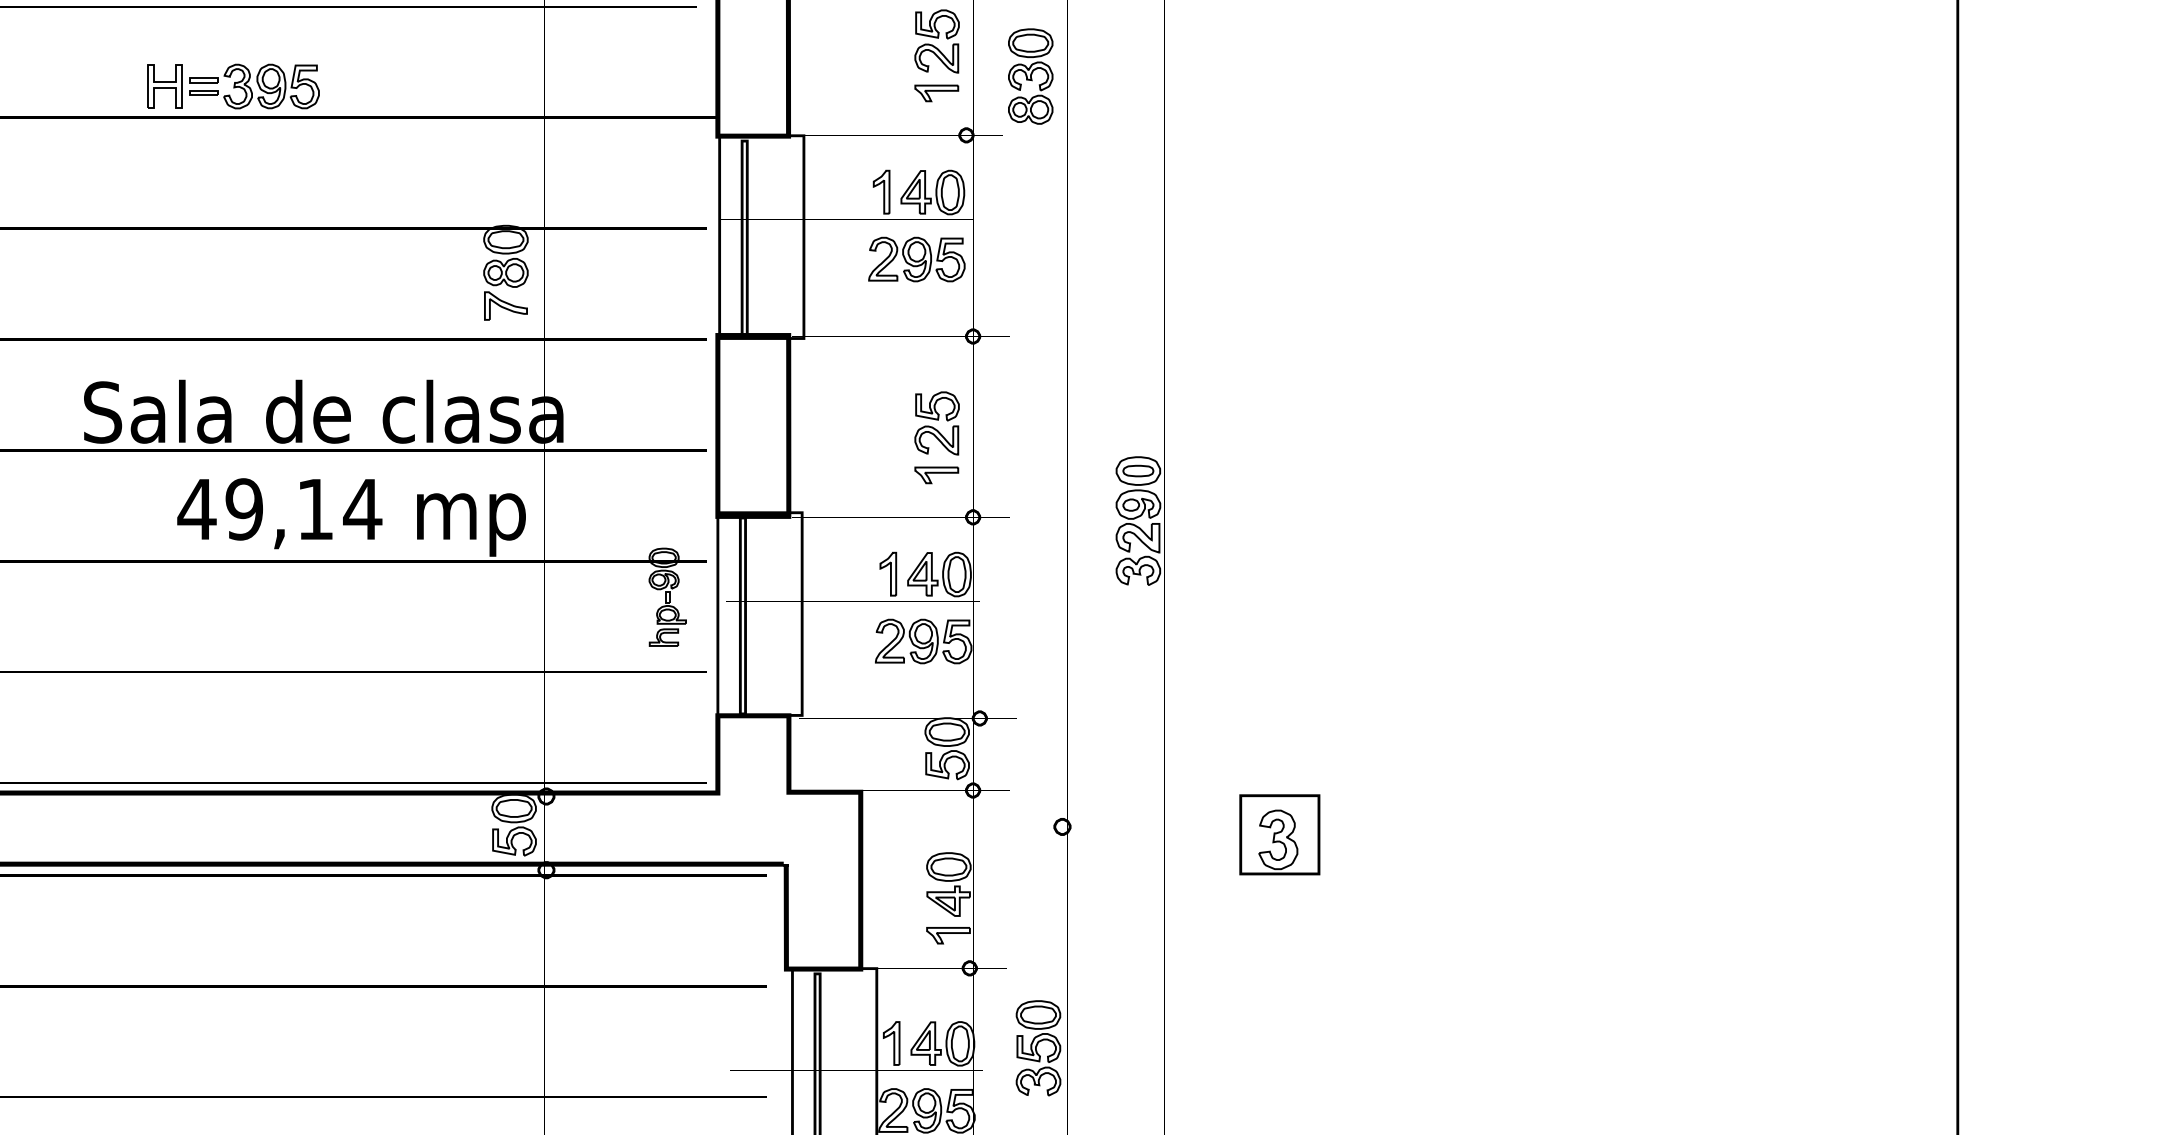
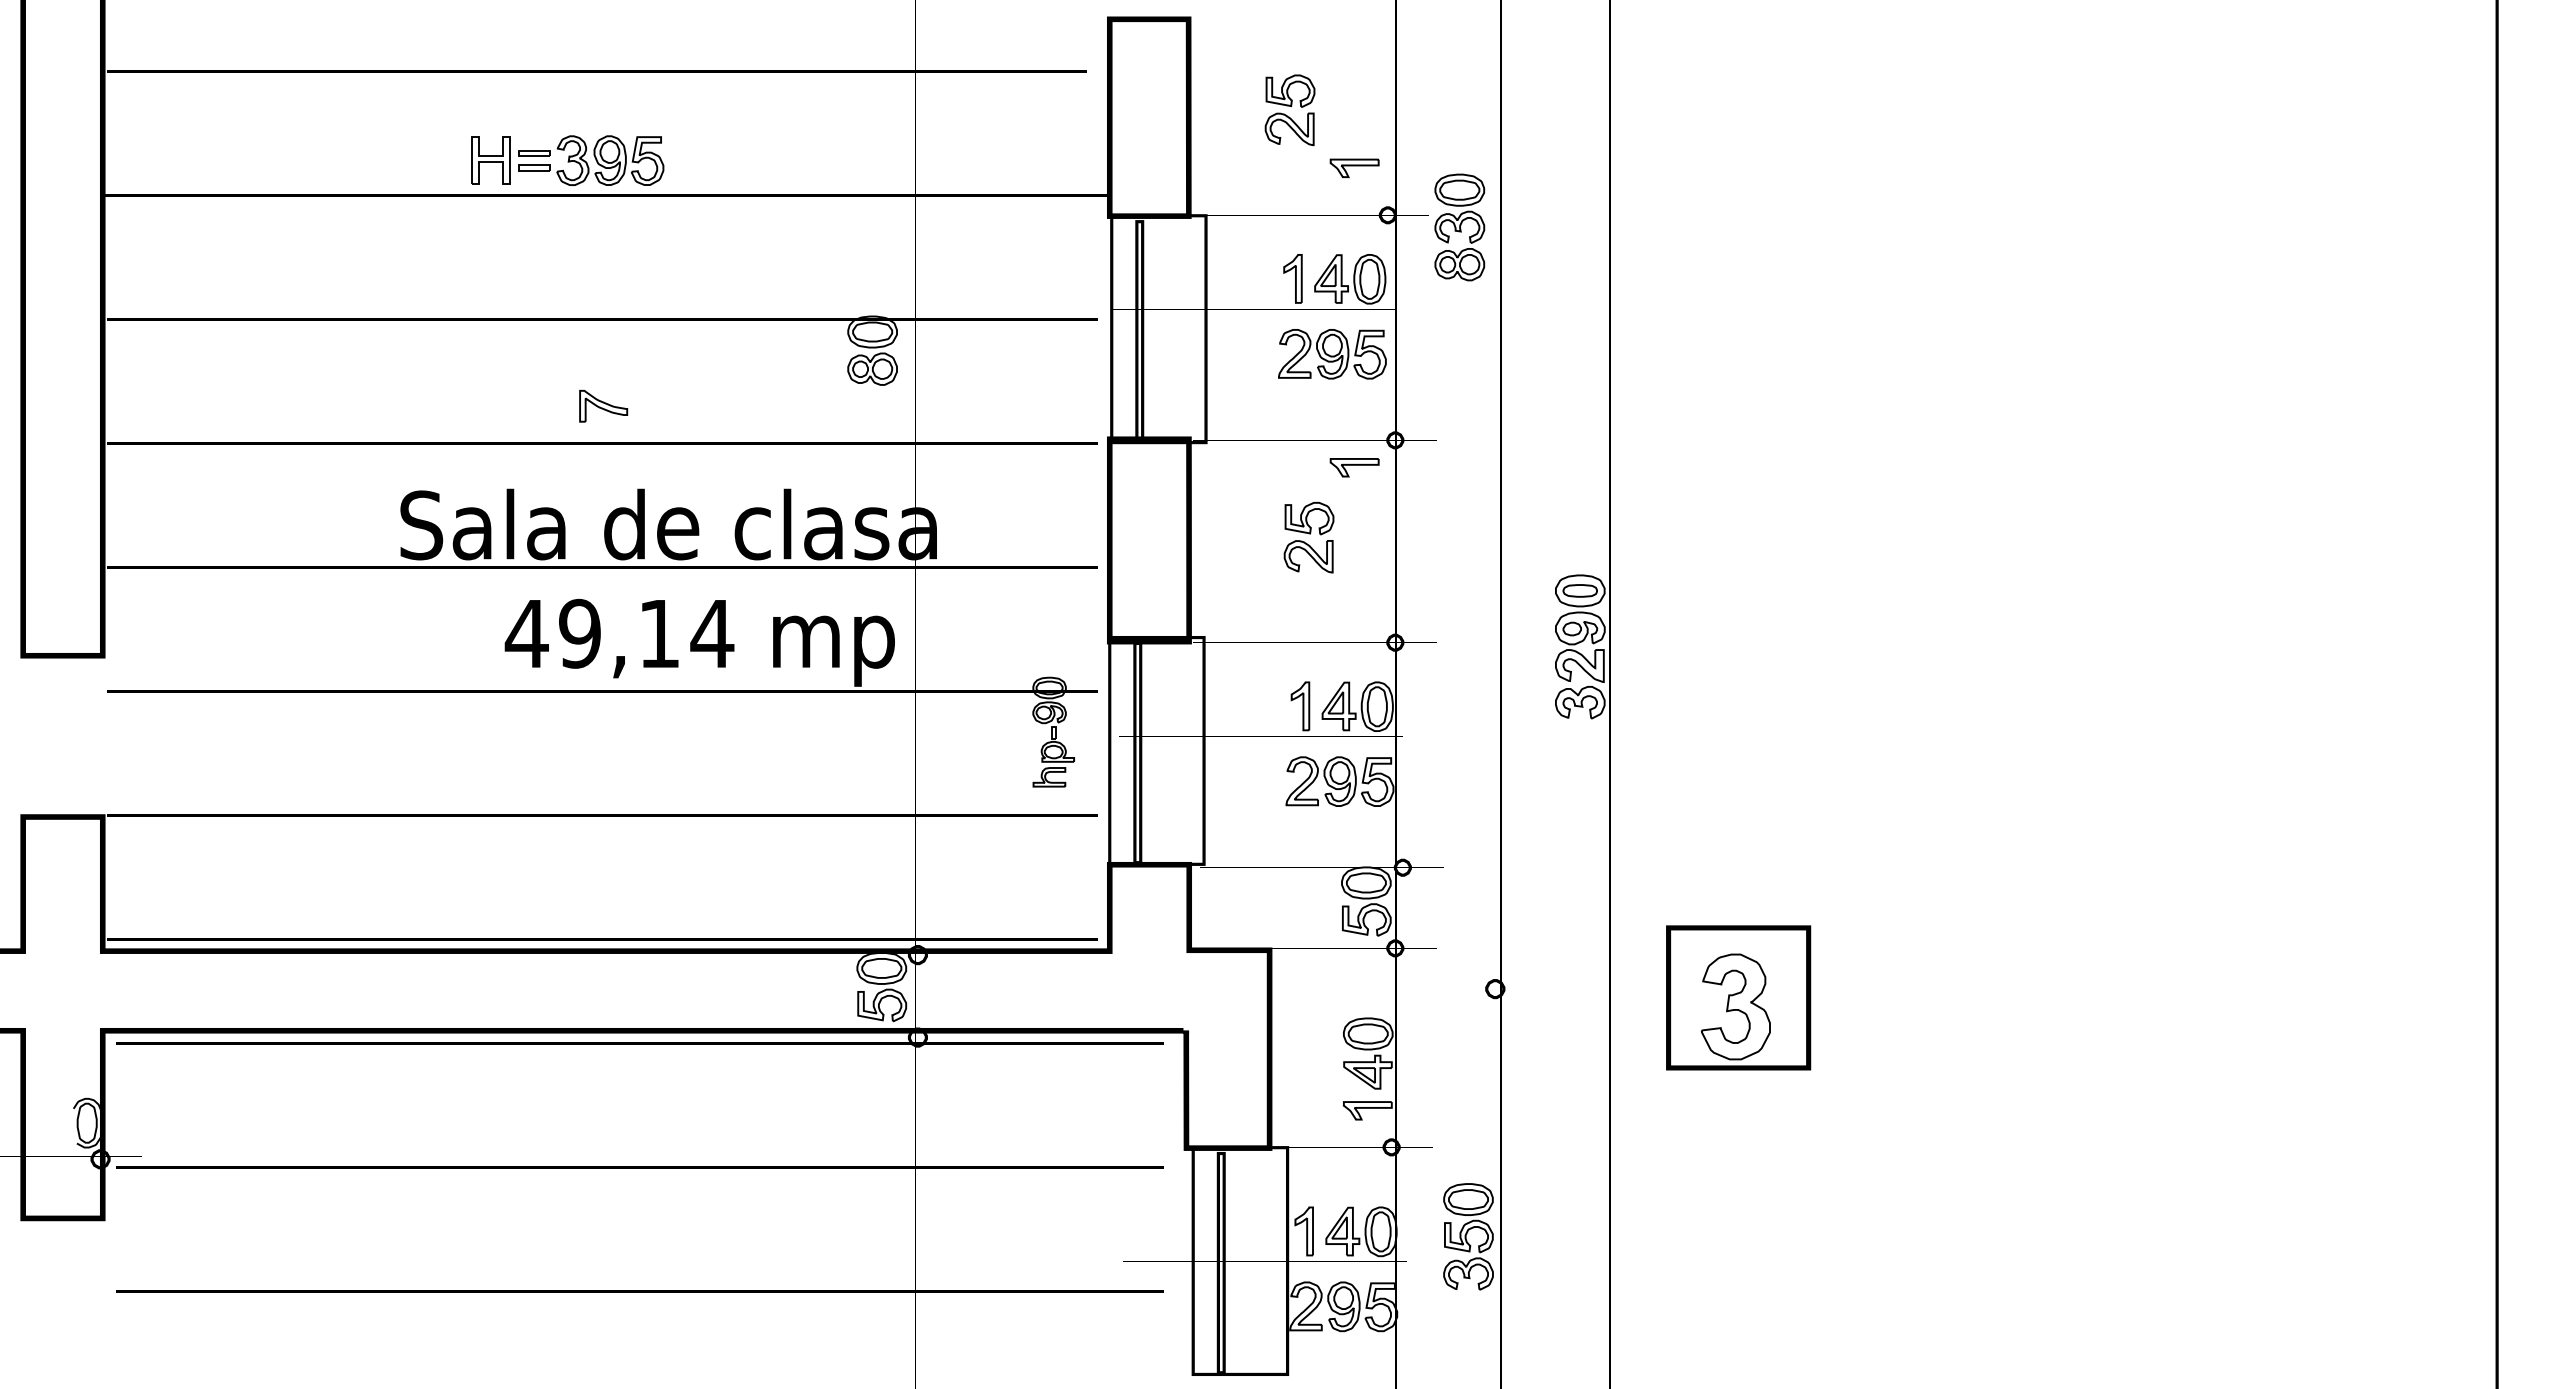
part: (936, 40) -> (1289, 109), moved
part: (1030, 76) -> (1459, 227), moved
part: (505, 305) -> (603, 405), moved
part: (936, 423) -> (1308, 537), moved
part: (936, 475) -> (1354, 467), moved
part: (1279, 834) -> (1738, 997), size x1.6

